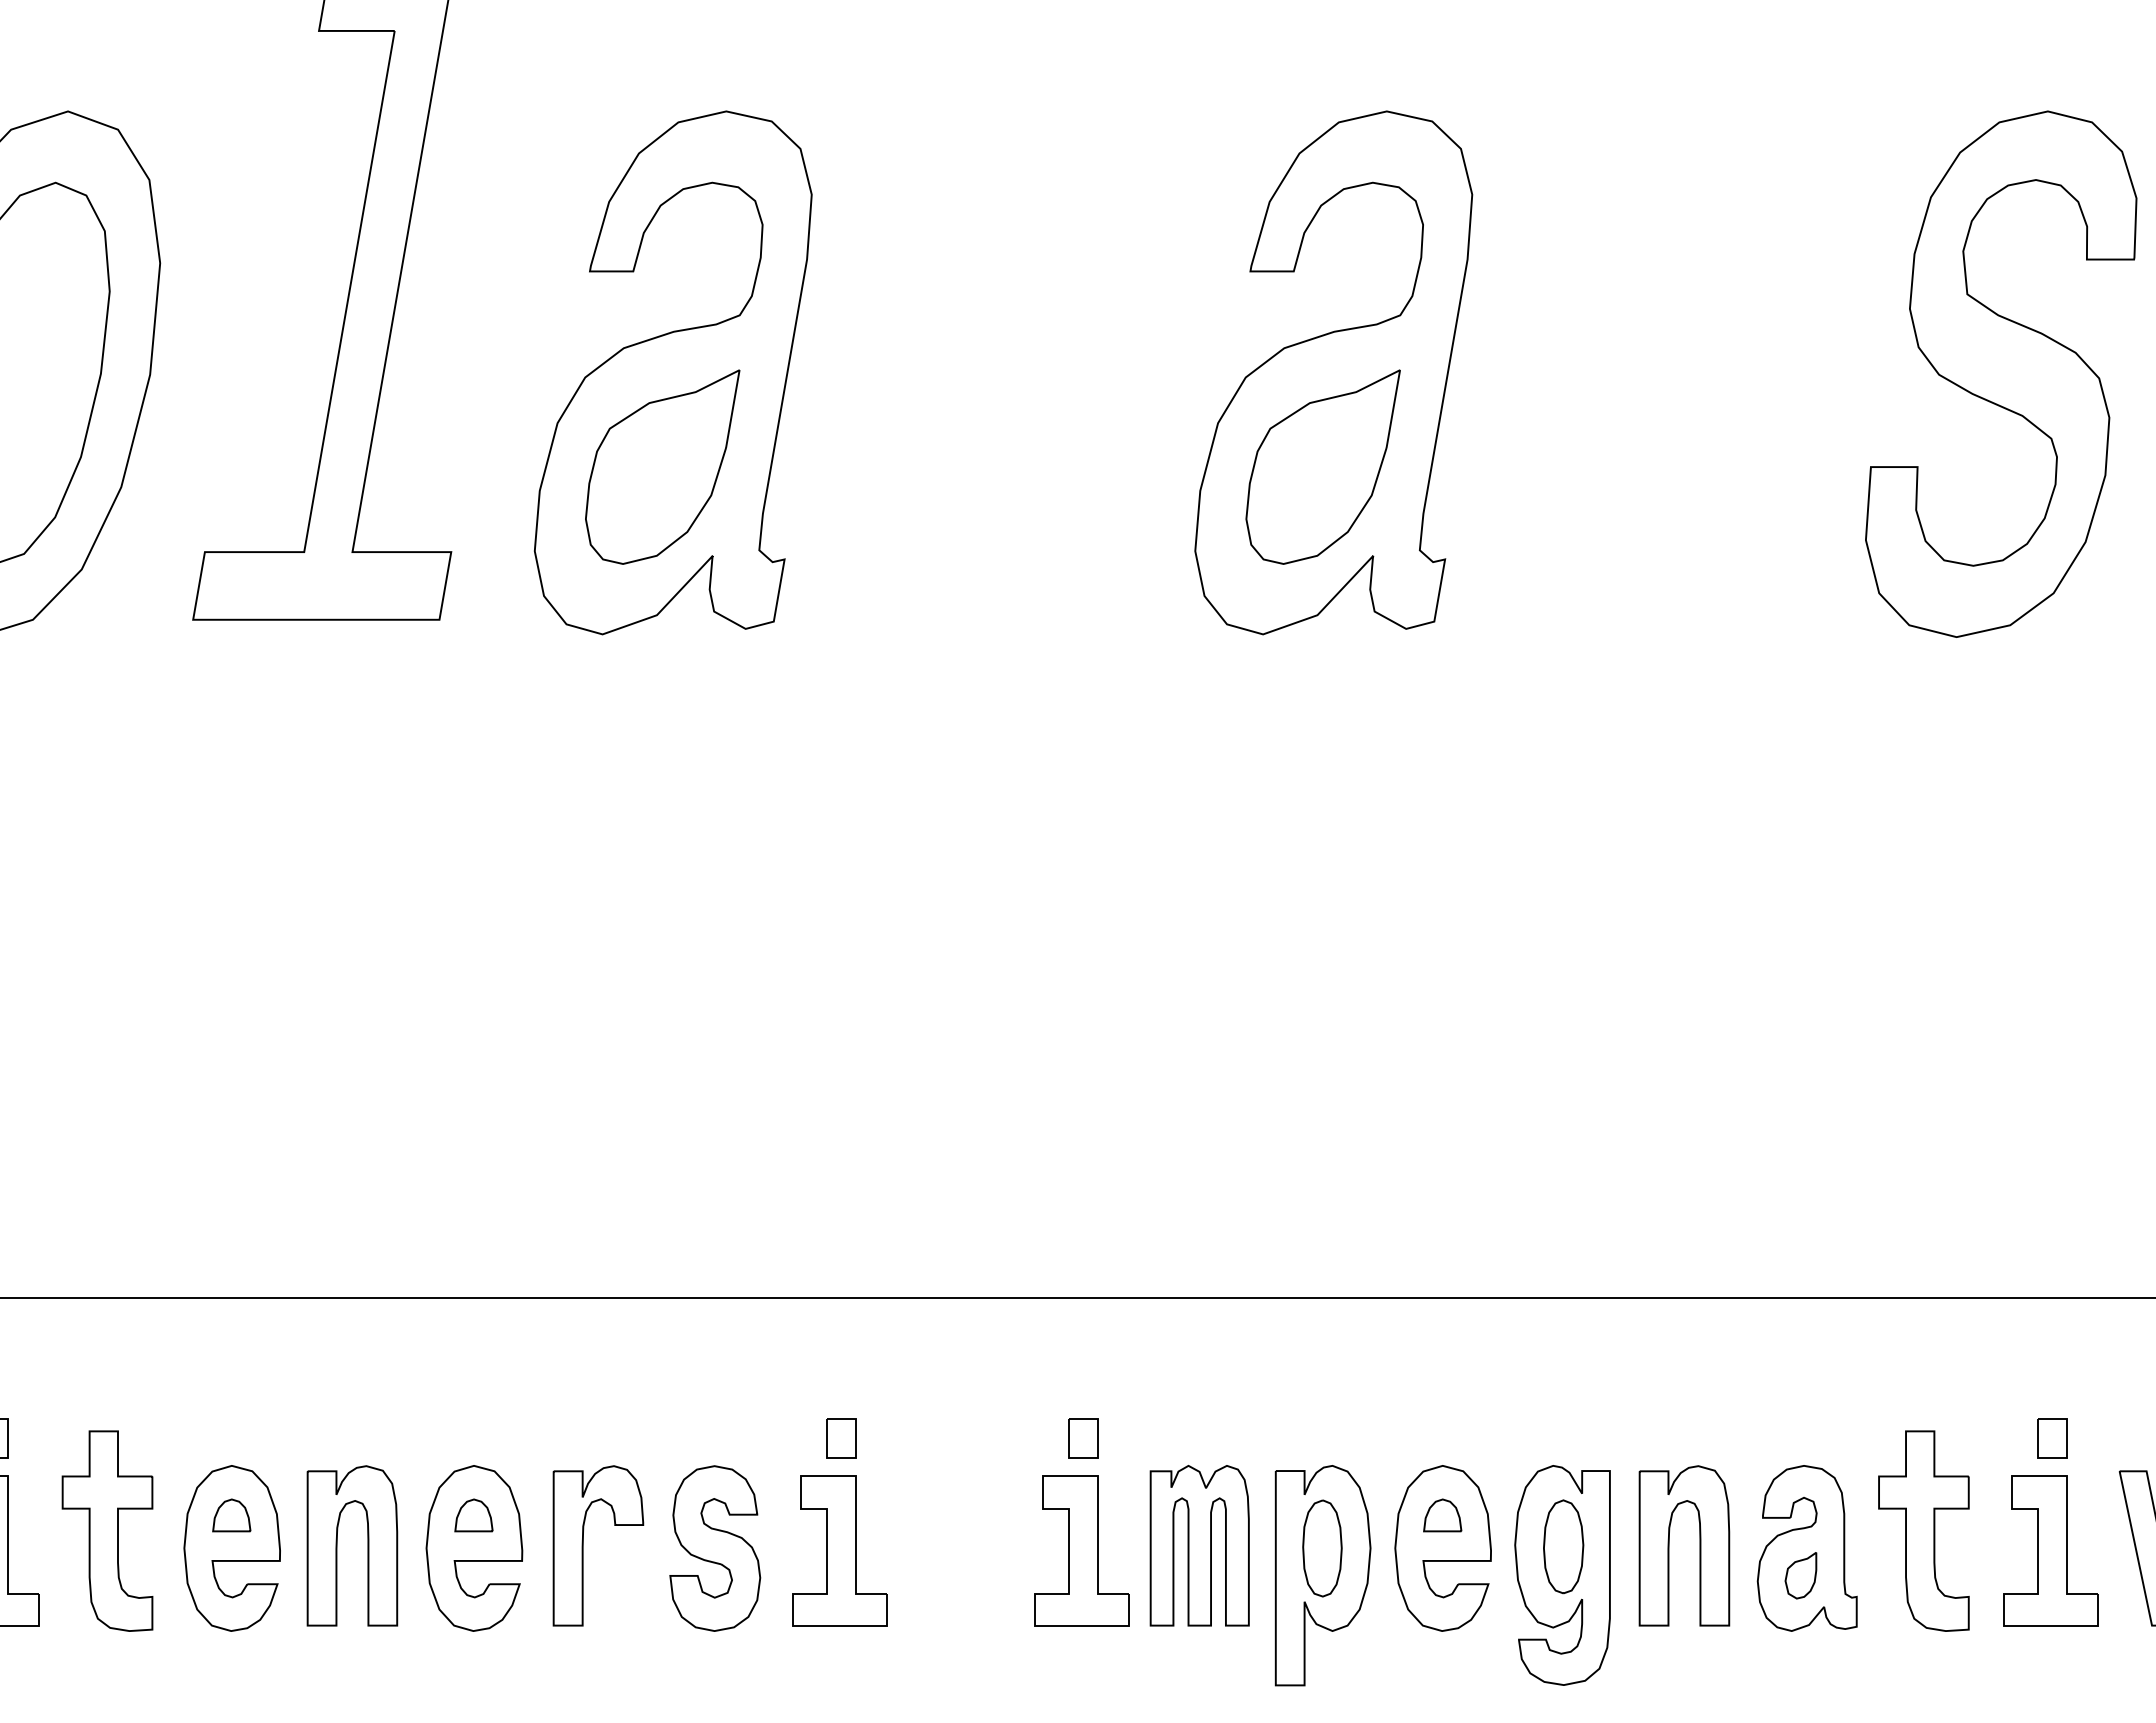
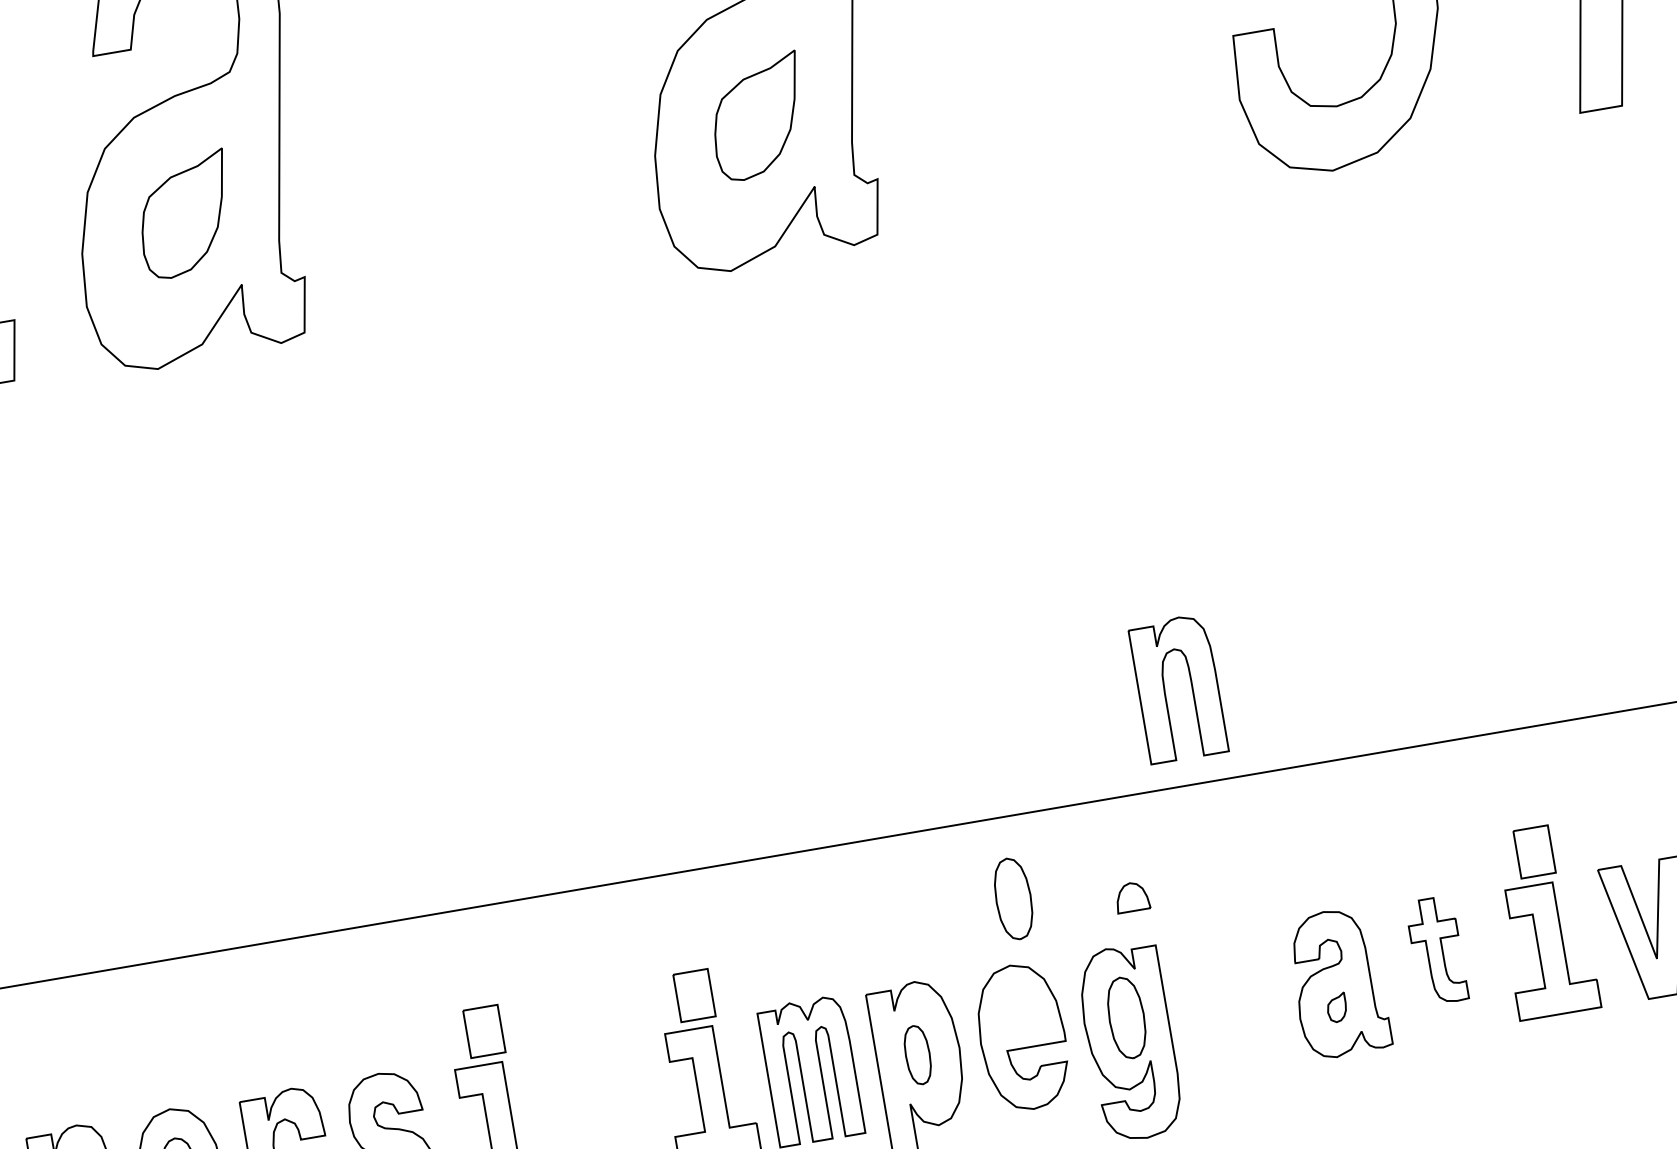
part: (662, 466) -> (185, 214), size x0.7
part: (1322, 466) -> (757, 116), size x0.7
part: (1459, 1391) -> (1013, 898), added
part: (841, 1438) -> (484, 1031), size x1.4
part: (1083, 1438) -> (694, 995), size x1.4
part: (2052, 1438) -> (1534, 851), size x1.4
part: (1442, 1515) -> (1131, 897), moved
part: (1923, 1530) -> (1436, 950), size x0.6
part: (1669, 1545) -> (1165, 690), moved
part: (1322, 1548) -> (917, 1055), size x0.7
part: (1800, 1575) -> (1336, 1007), size x0.7

